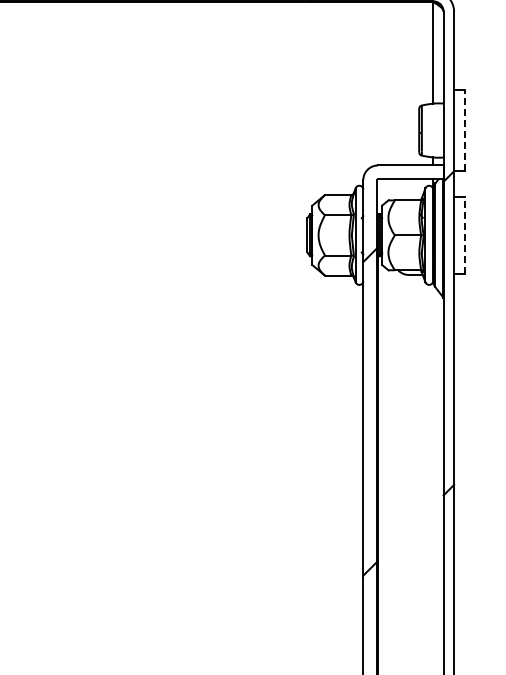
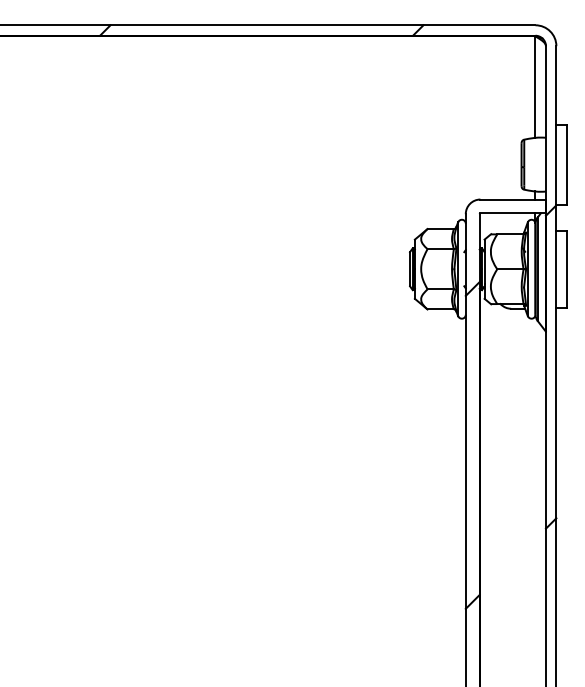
line: (464, 130) -> (566, 164), dashed -> solid
line: (464, 234) -> (566, 268), dashed -> solid

